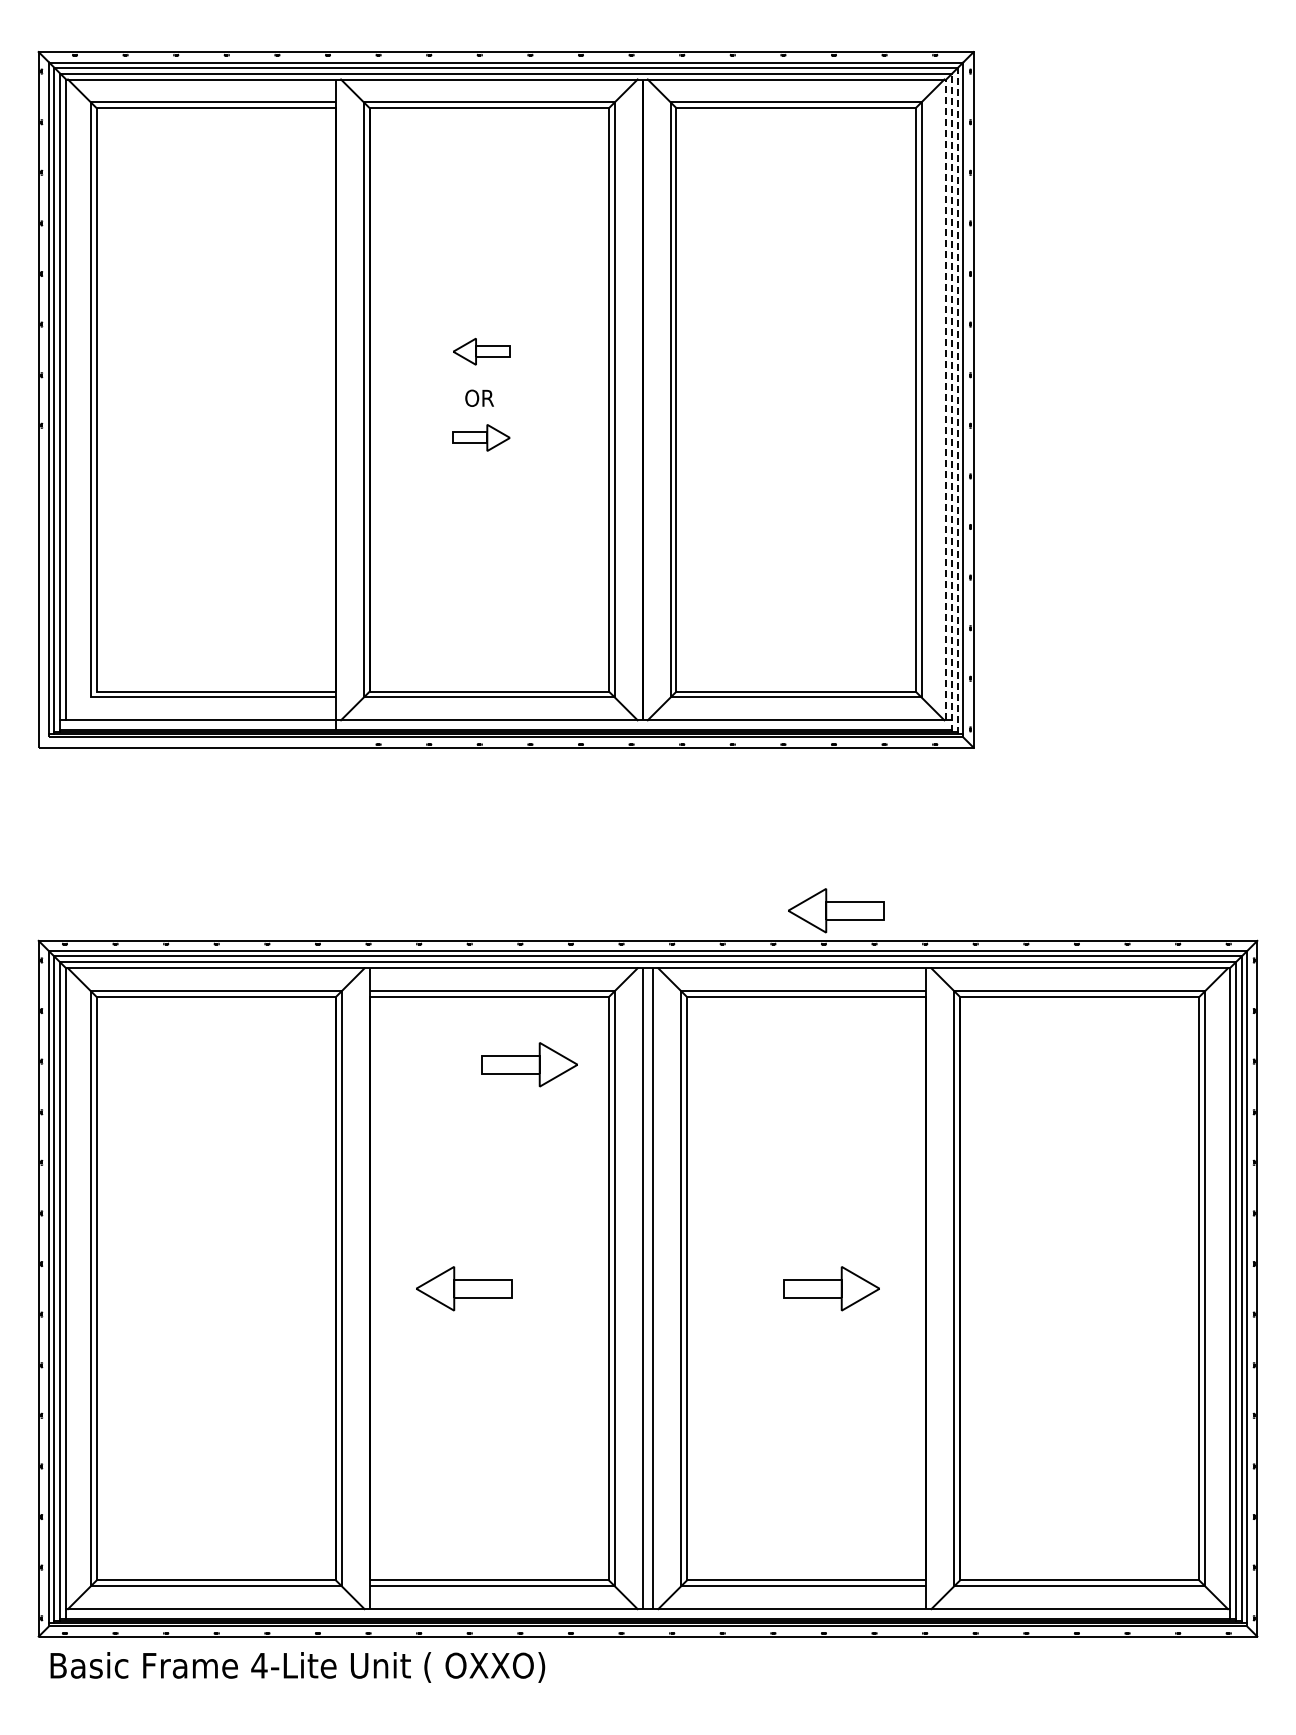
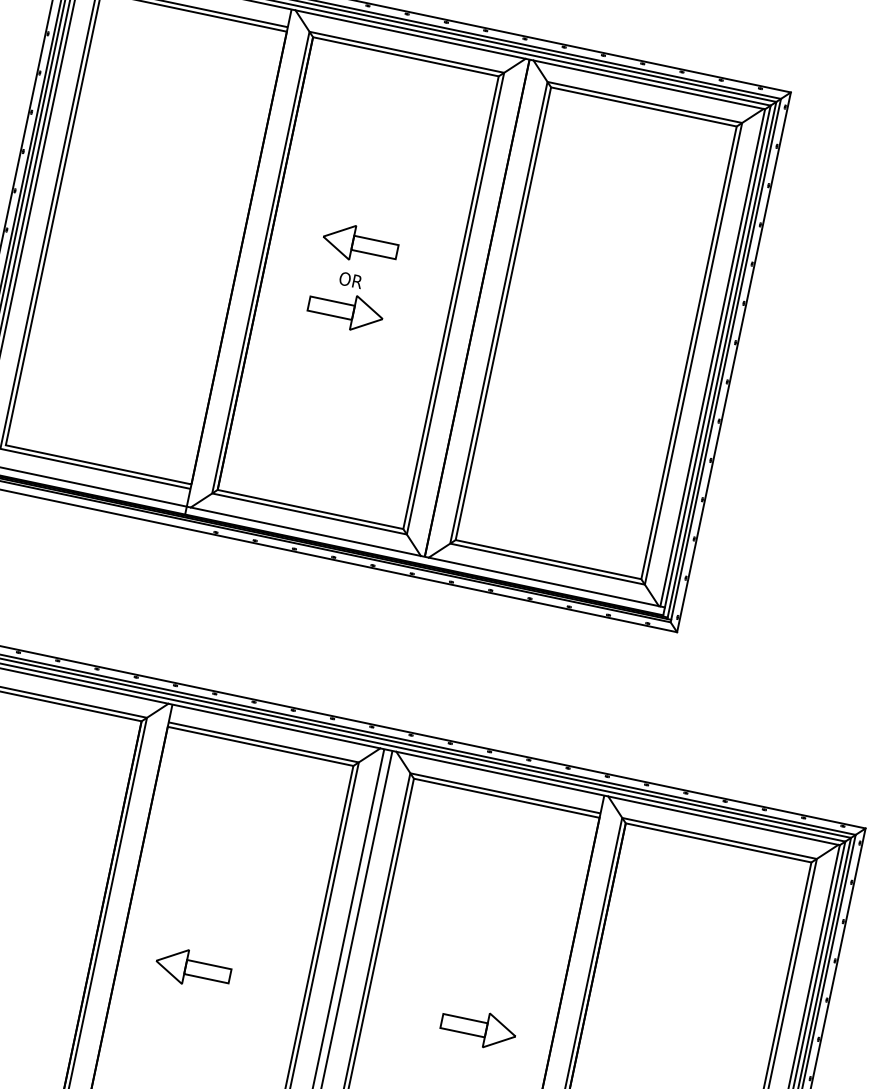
part: (481, 351) -> (360, 244), size x1.67
line: (946, 399) -> (712, 357), dashed -> solid
line: (958, 400) -> (722, 360), dashed -> solid
line: (952, 402) -> (717, 360), dashed -> solid
part: (481, 437) -> (345, 311), size x1.67
part: (836, 910) -> (544, 736), removed
part: (529, 1064) -> (280, 805), removed

